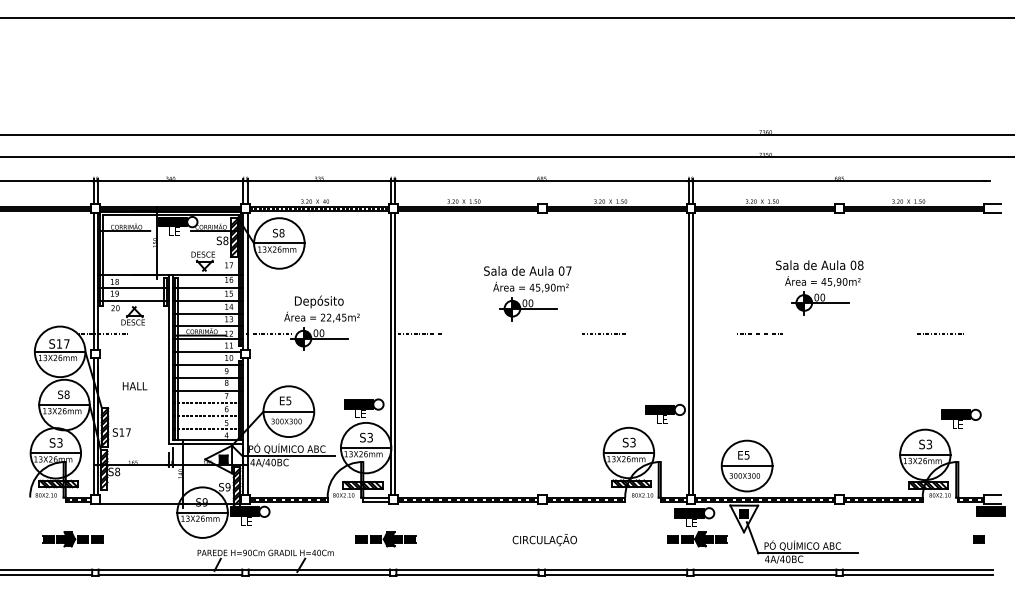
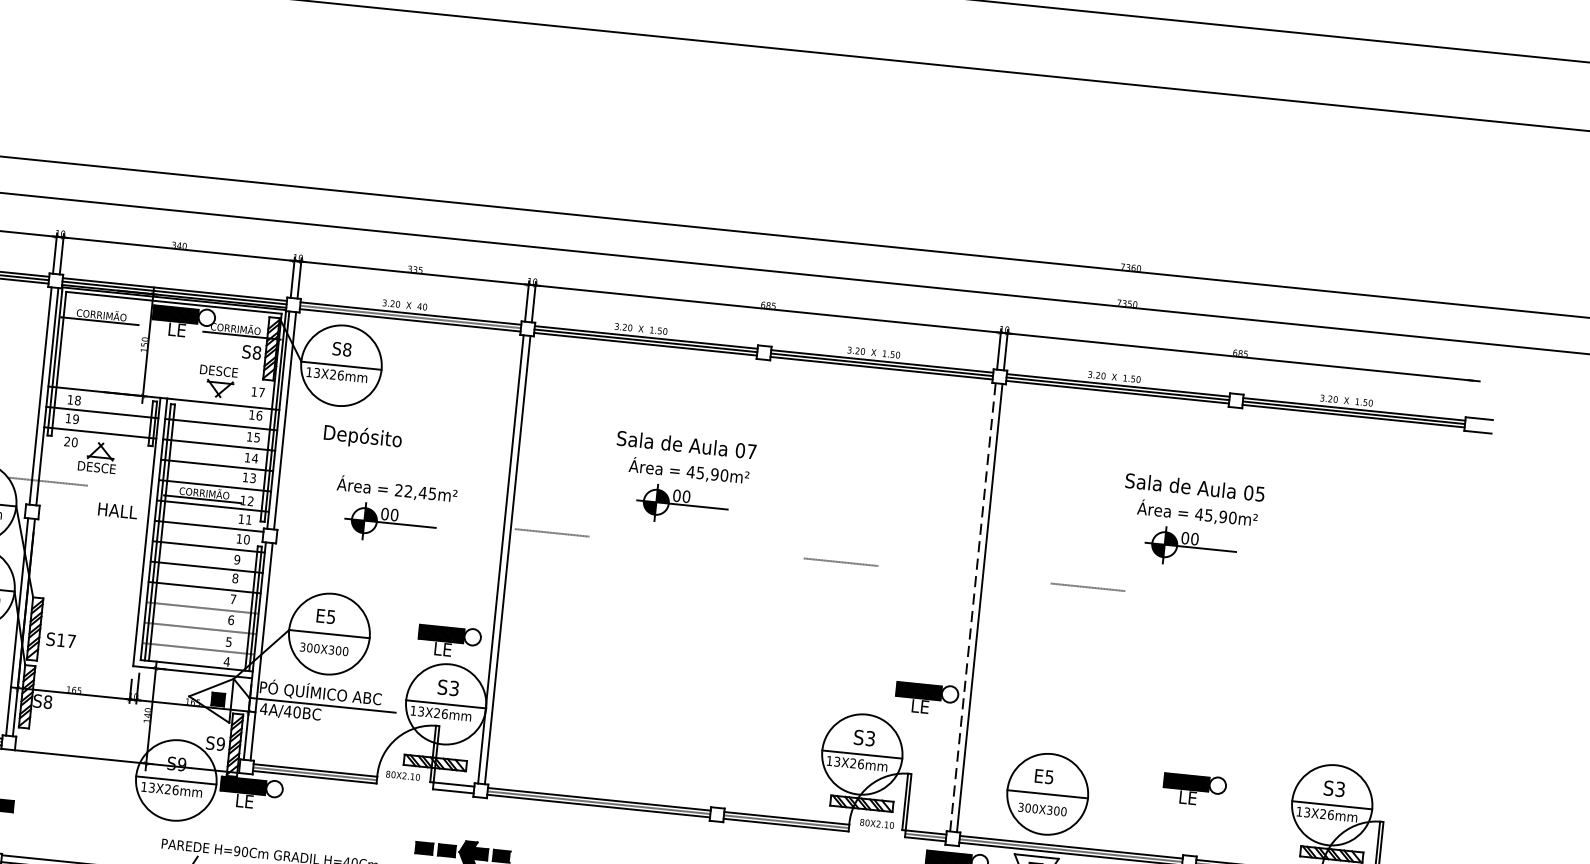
text: (860, 265) -> (1259, 494), 08 -> 05
part: (527, 293) -> (682, 480), moved
text: (319, 301) -> (363, 436), moved
line: (269, 334) -> (311, 508), removed
line: (939, 334) -> (1374, 616), removed
line: (688, 353) -> (972, 606), solid -> dashed
text: (134, 386) -> (116, 511), moved
part: (961, 418) -> (1194, 789), moved

